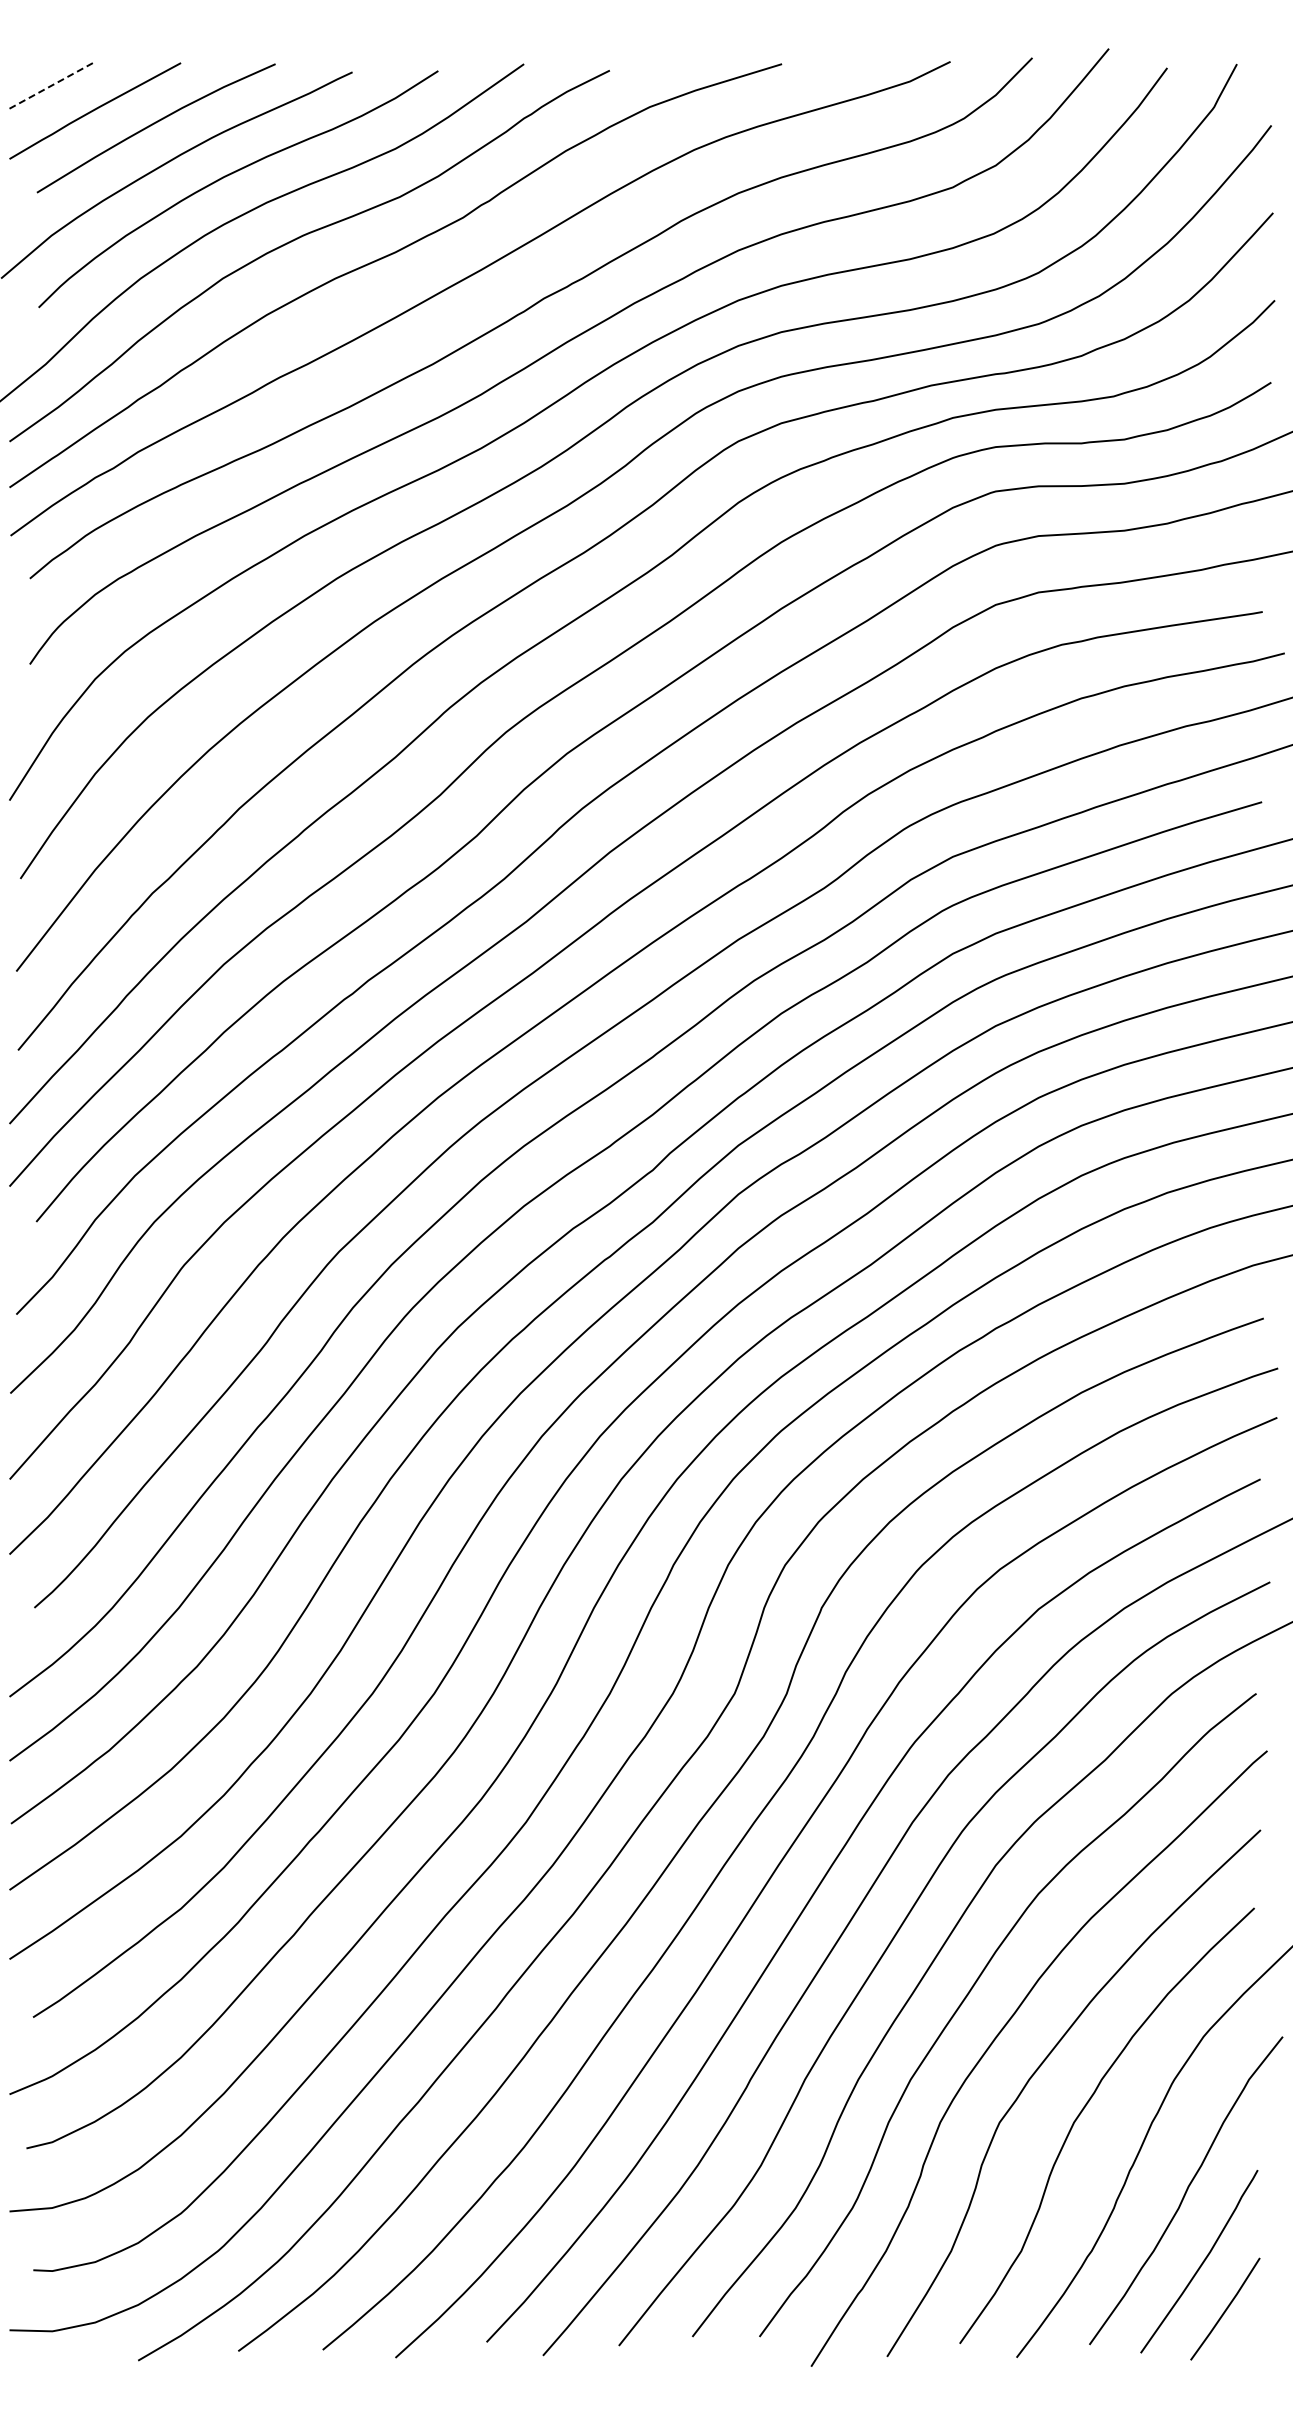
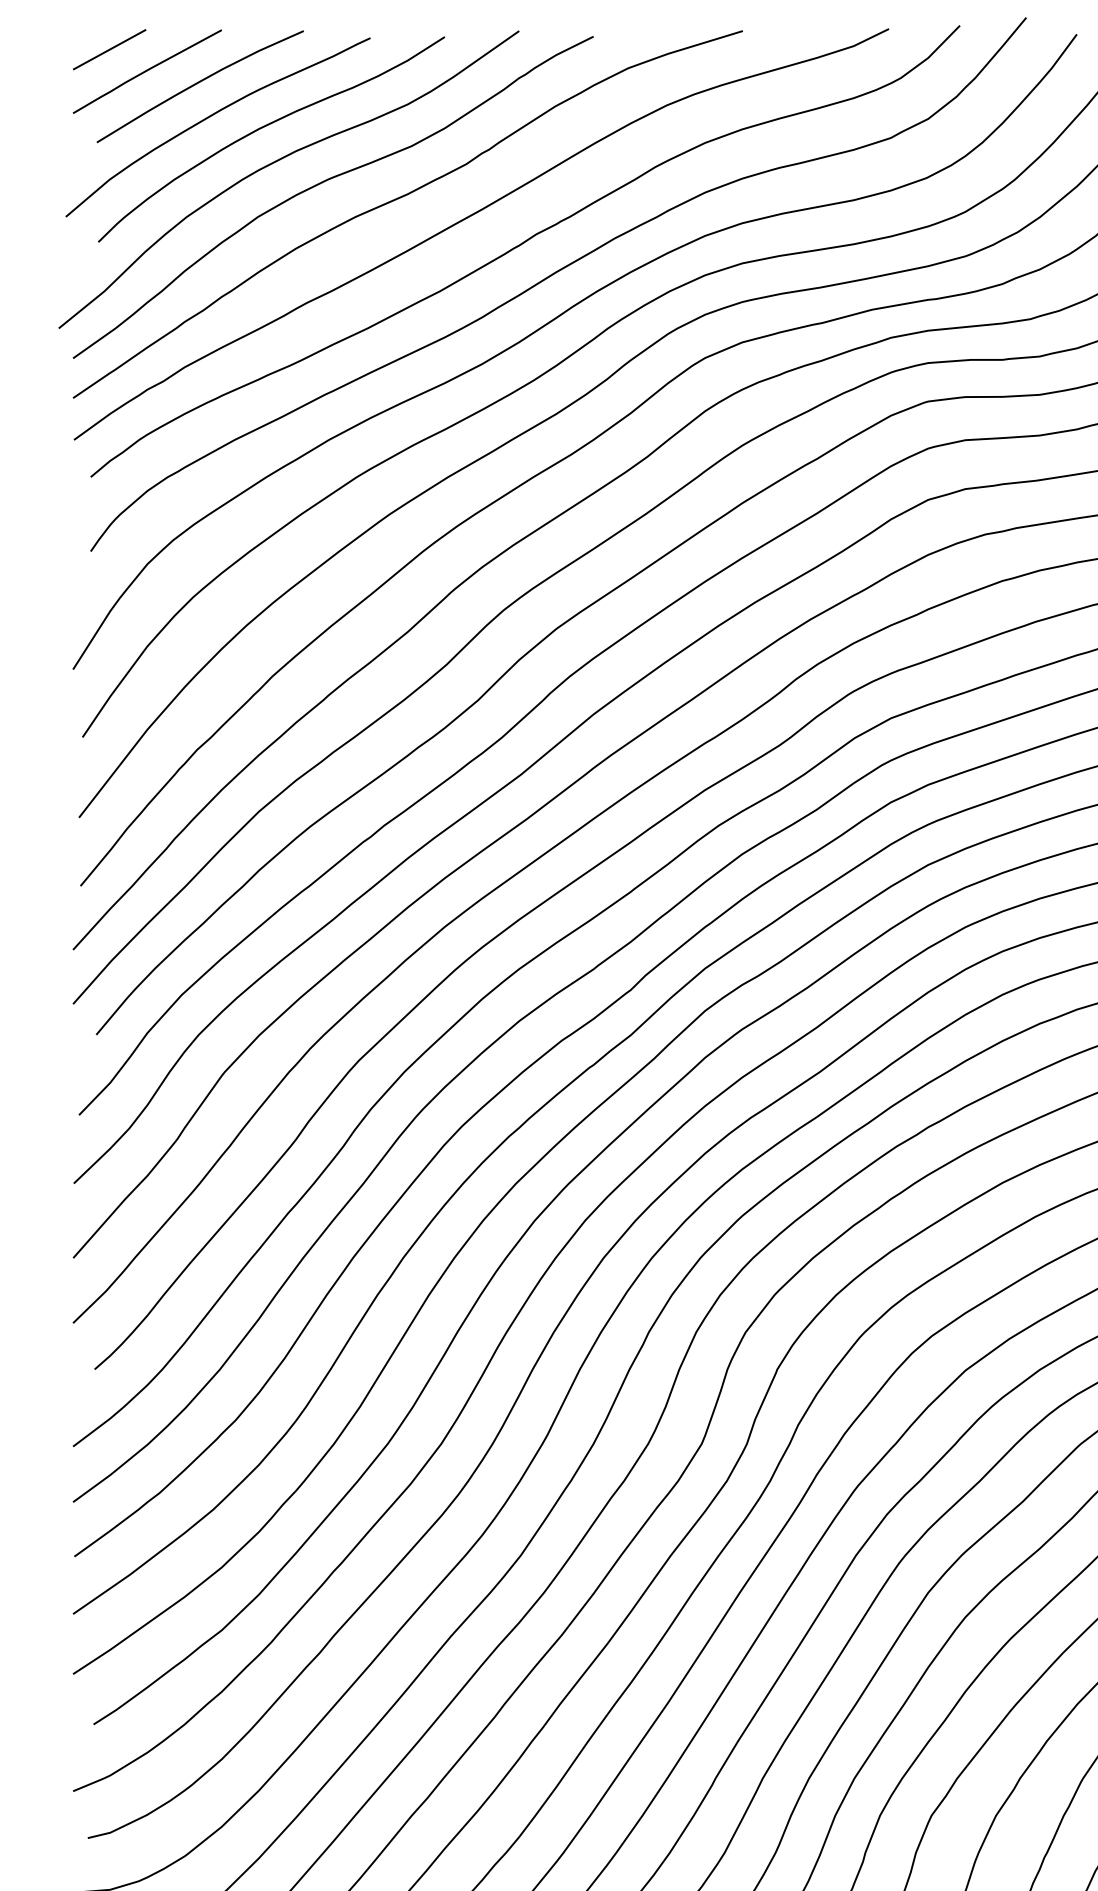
line: (52, 85) -> (110, 49), dashed -> solid

